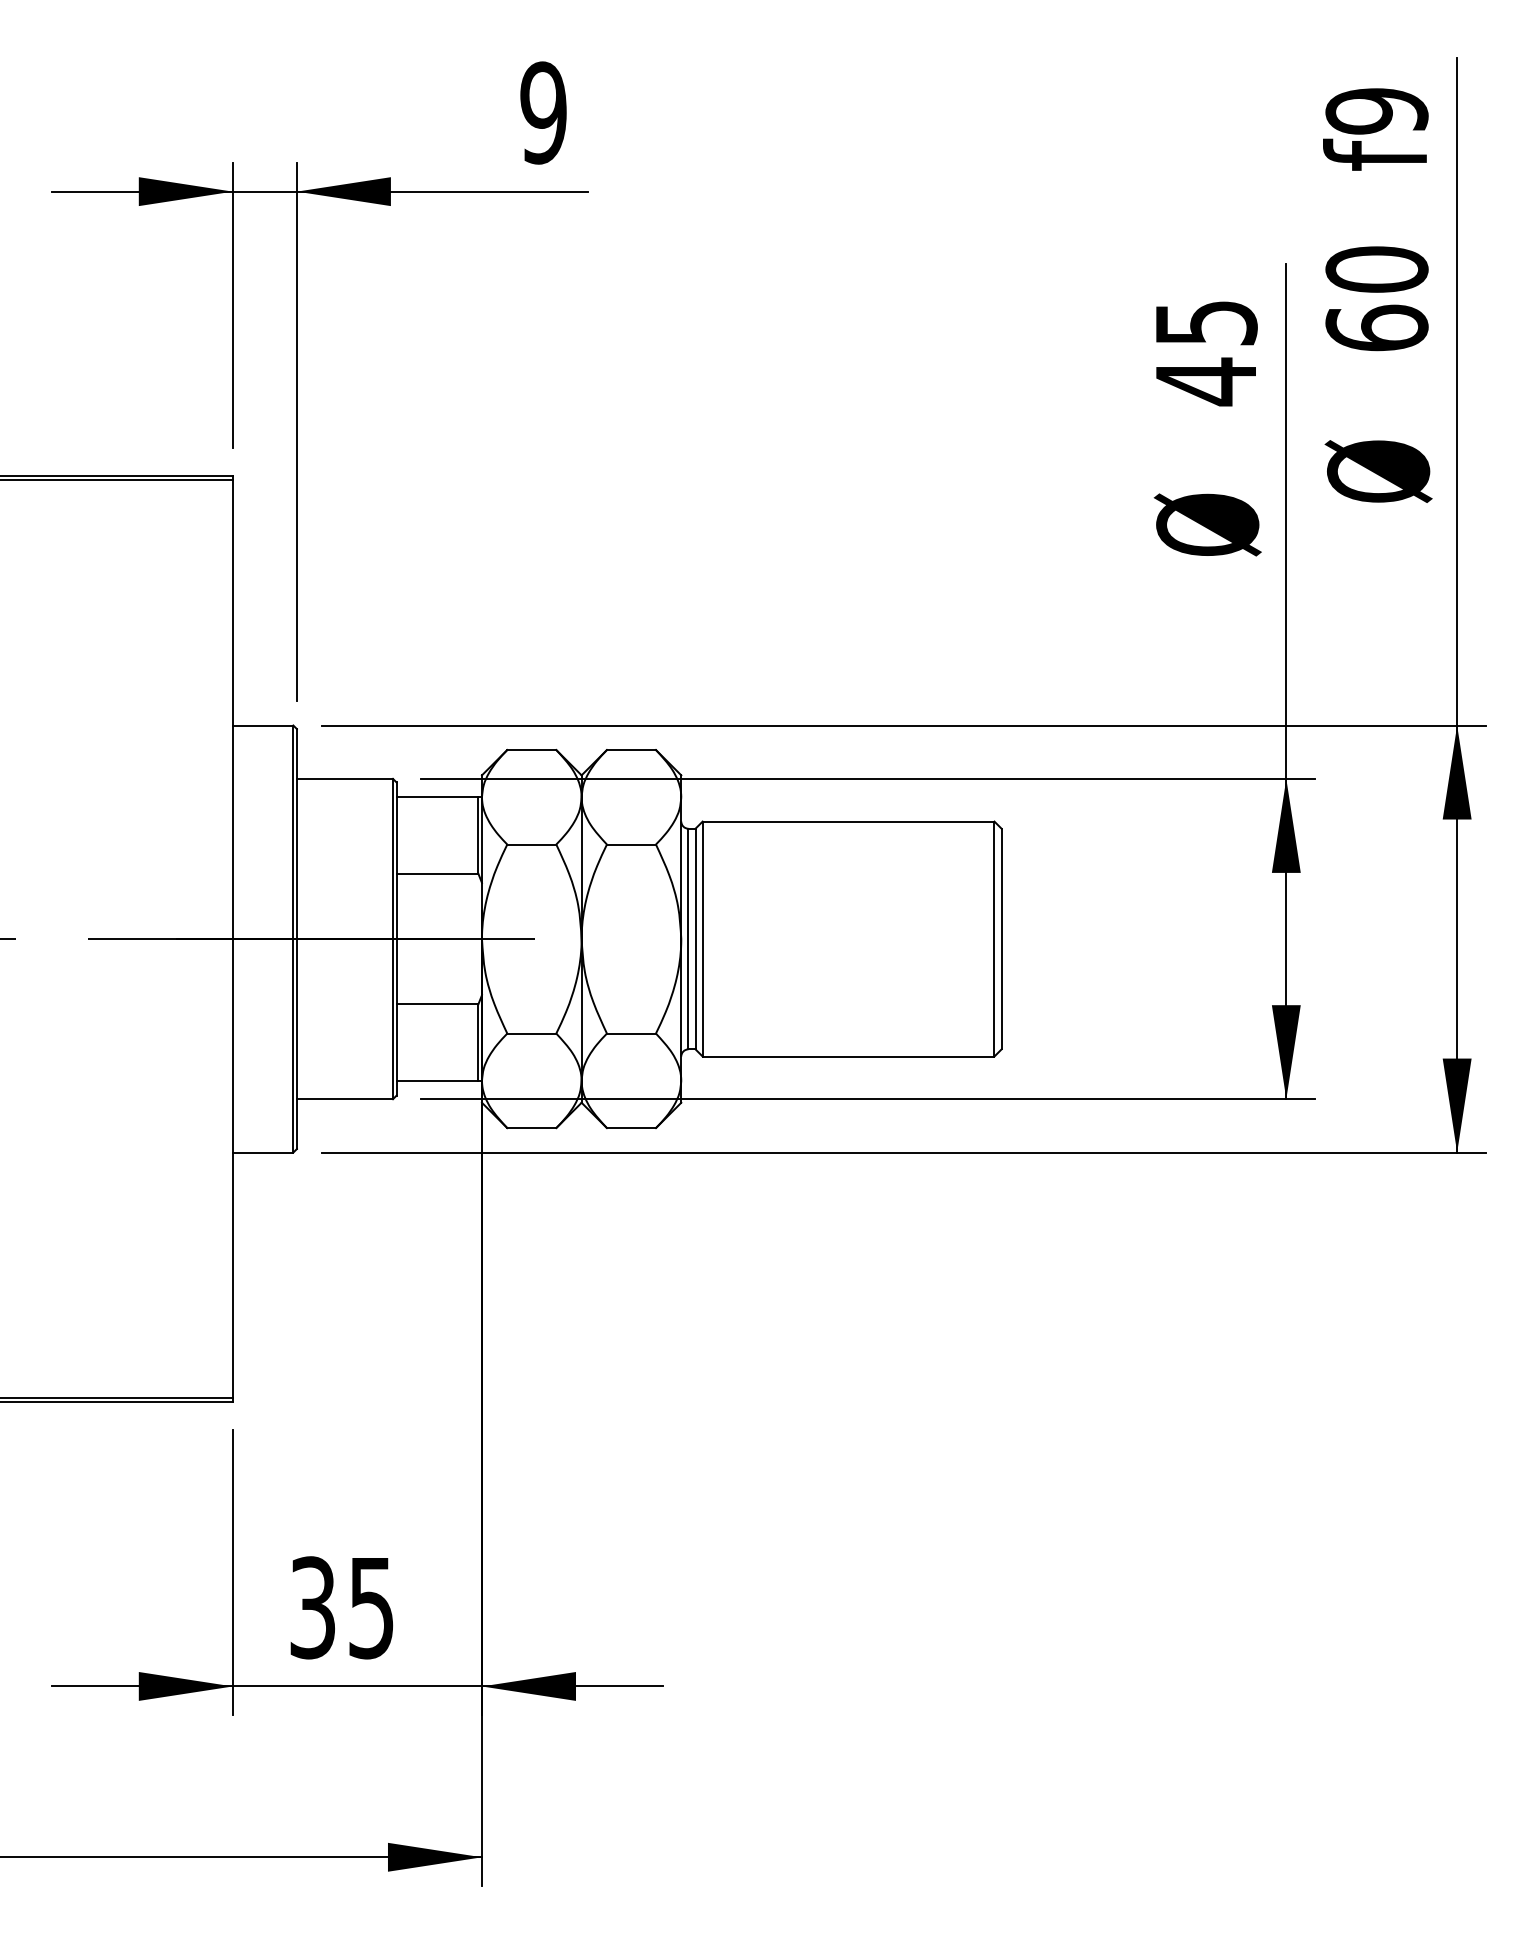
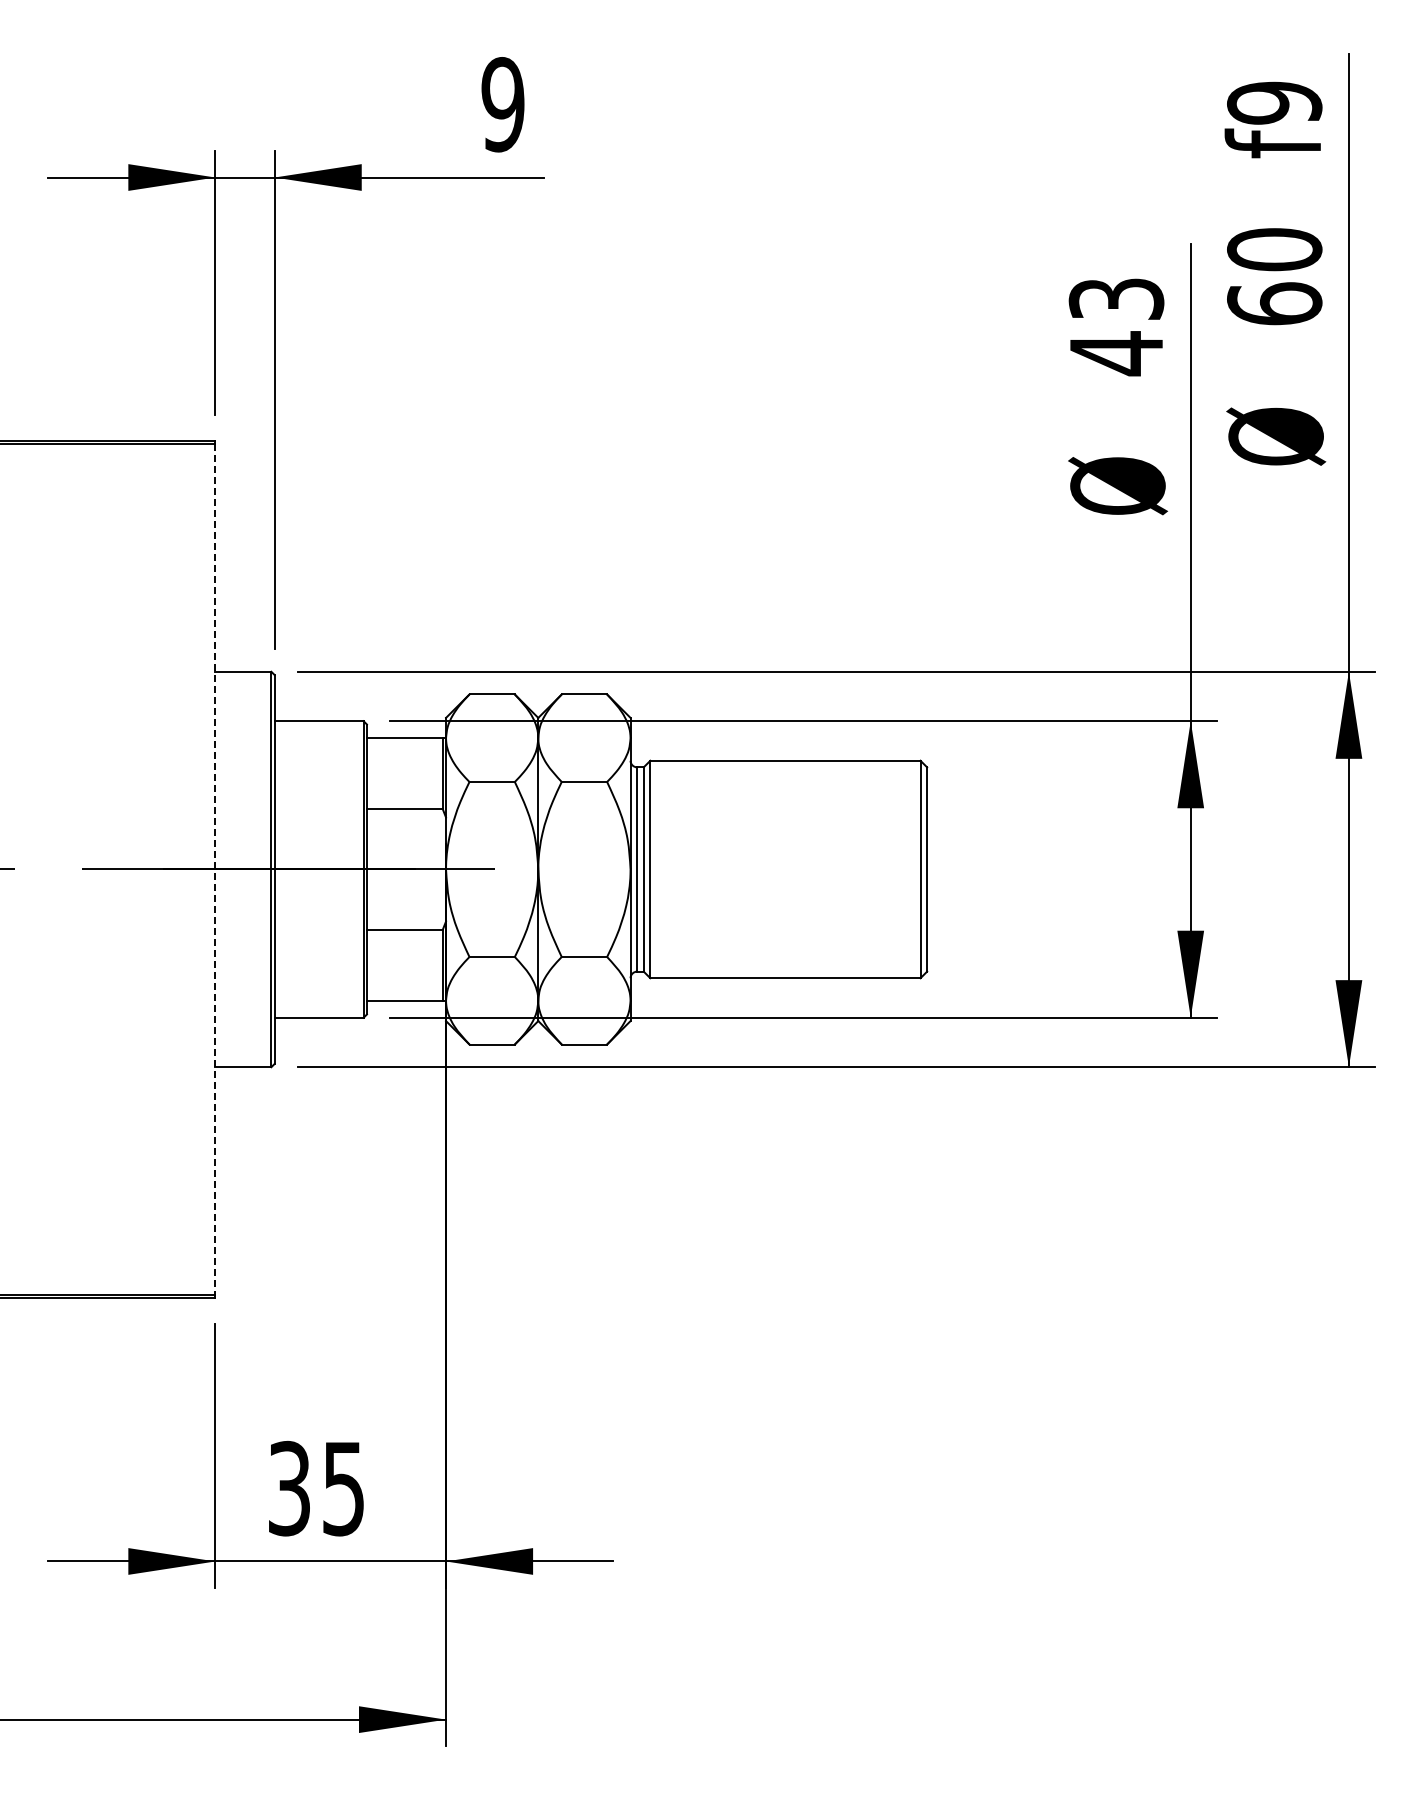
text: (1206, 322) -> (1116, 298), 45 -> 43
line: (232, 939) -> (215, 869), solid -> dashed

